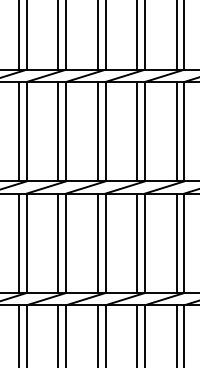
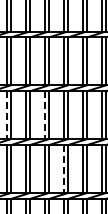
line: (18, 132) -> (6, 115), solid -> dashed
line: (96, 132) -> (44, 115), solid -> dashed
line: (136, 244) -> (63, 169), solid -> dashed

